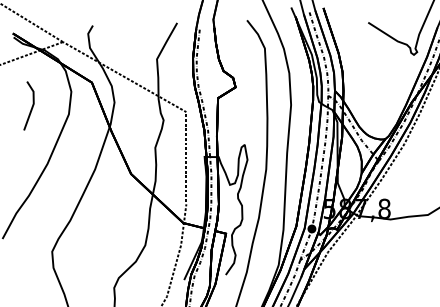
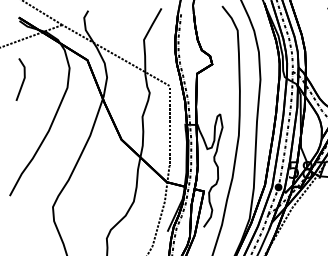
line: (31, 106) -> (22, 80), moved

